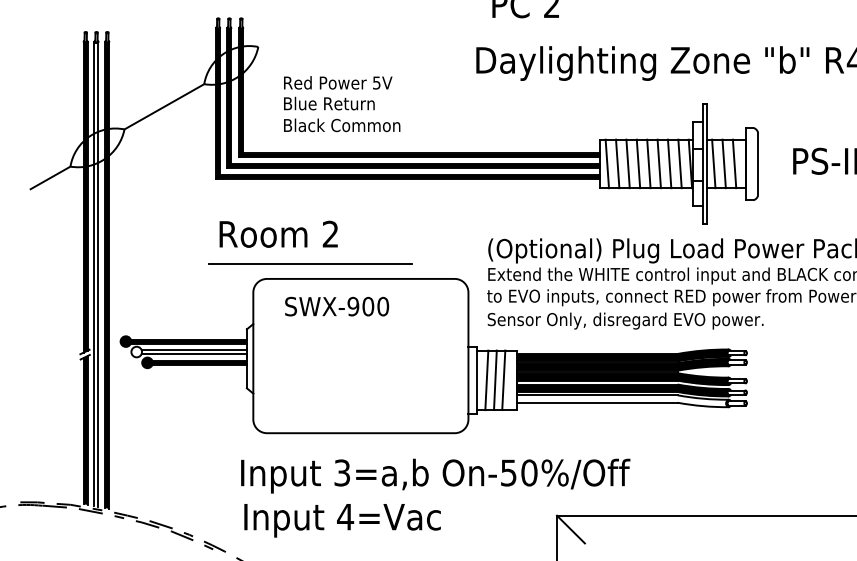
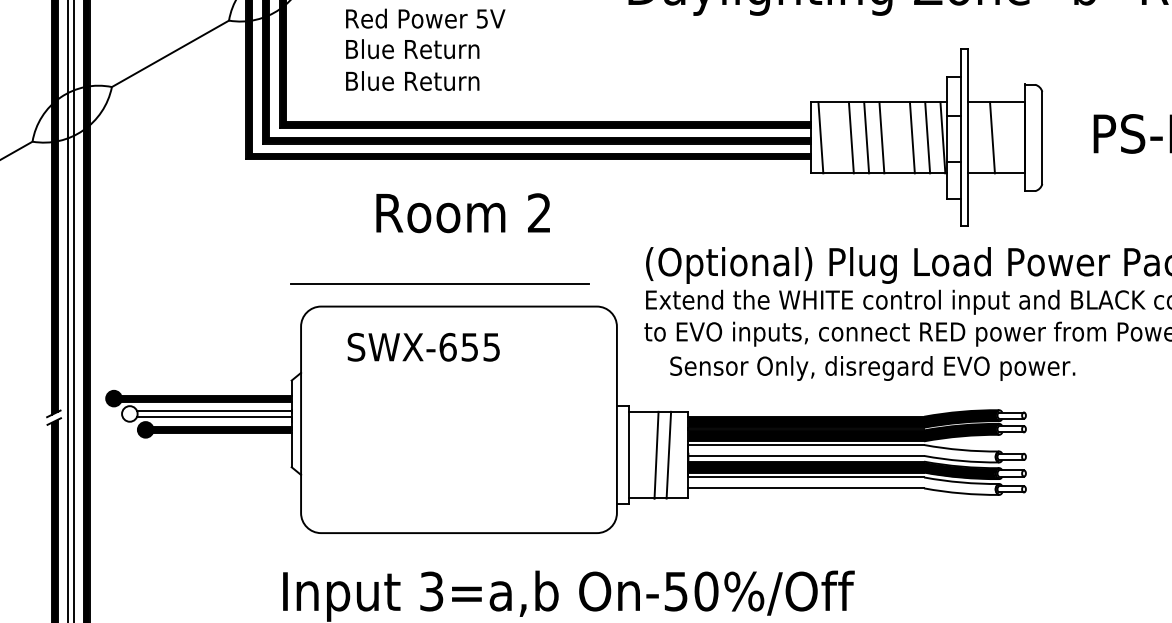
text: (349, 125) -> (442, 81), Black Common -> Blue Return
line: (617, 163) -> (835, 137), removed
line: (658, 163) -> (896, 137), removed
line: (713, 163) -> (976, 137), removed
line: (734, 163) -> (1007, 137), removed
text: (278, 233) -> (462, 211), moved
line: (310, 263) -> (439, 283), moved
text: (368, 306) -> (470, 347), SWX-900 -> SWX-655
text: (625, 320) -> (872, 367), moved
fill: (622, 379) -> (843, 454), removed
line: (486, 380) -> (643, 455), removed

